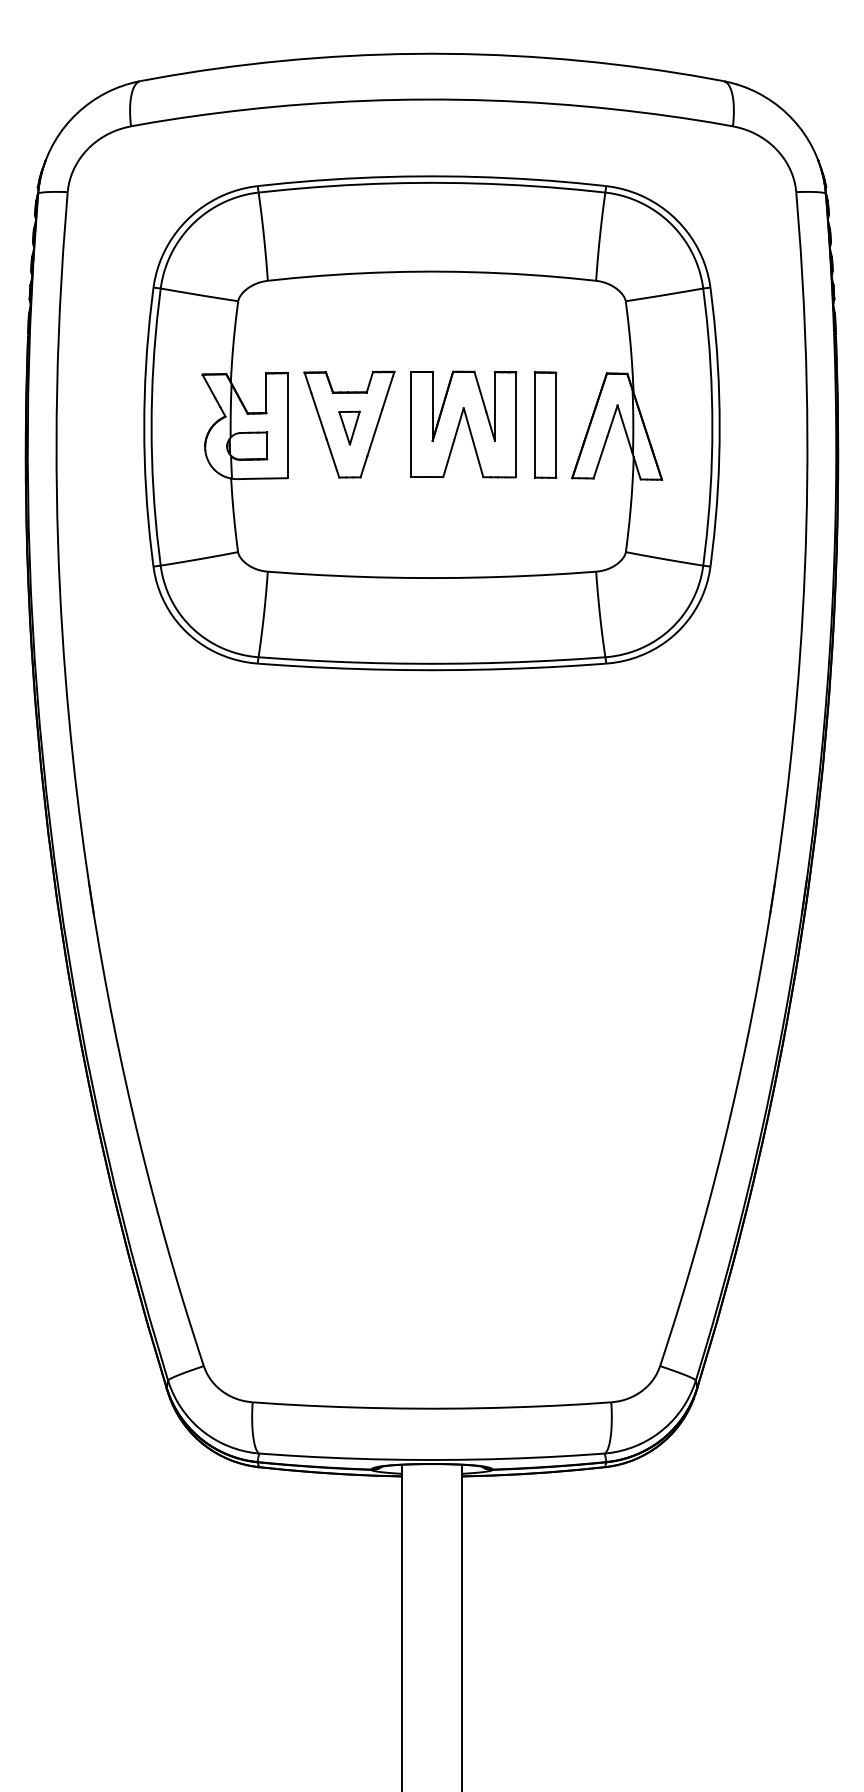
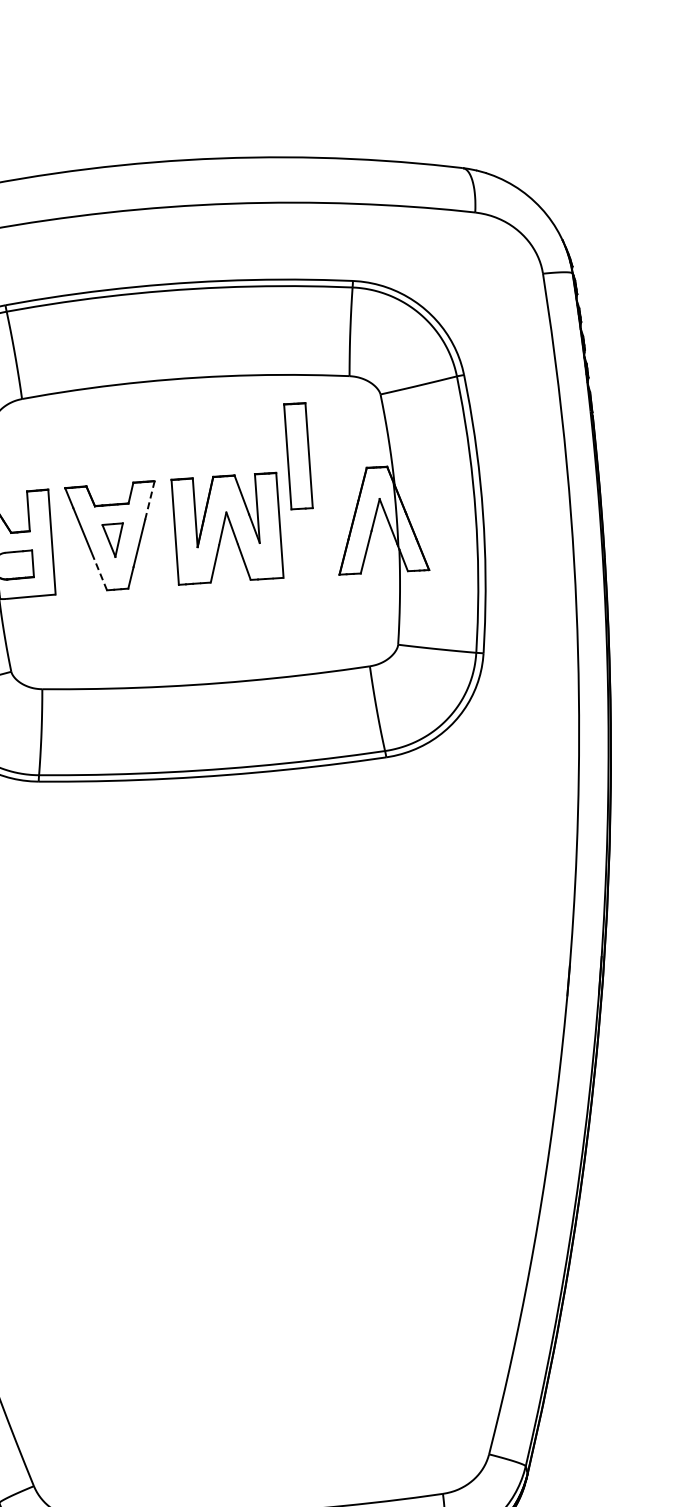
line: (388, 390) -> (150, 500), solid -> dashed
part: (545, 424) -> (298, 455), moved
line: (332, 457) -> (98, 570), solid -> dashed

